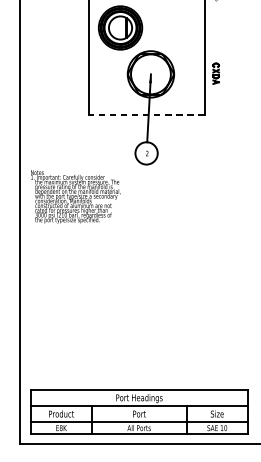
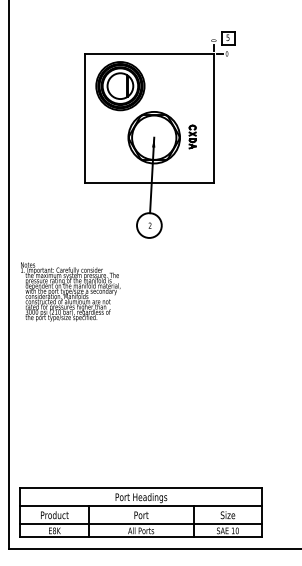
part: (215, 73) -> (192, 136), moved
line: (145, 114) -> (148, 182), dashed -> solid
text: (75, 196) -> (70, 291), moved

